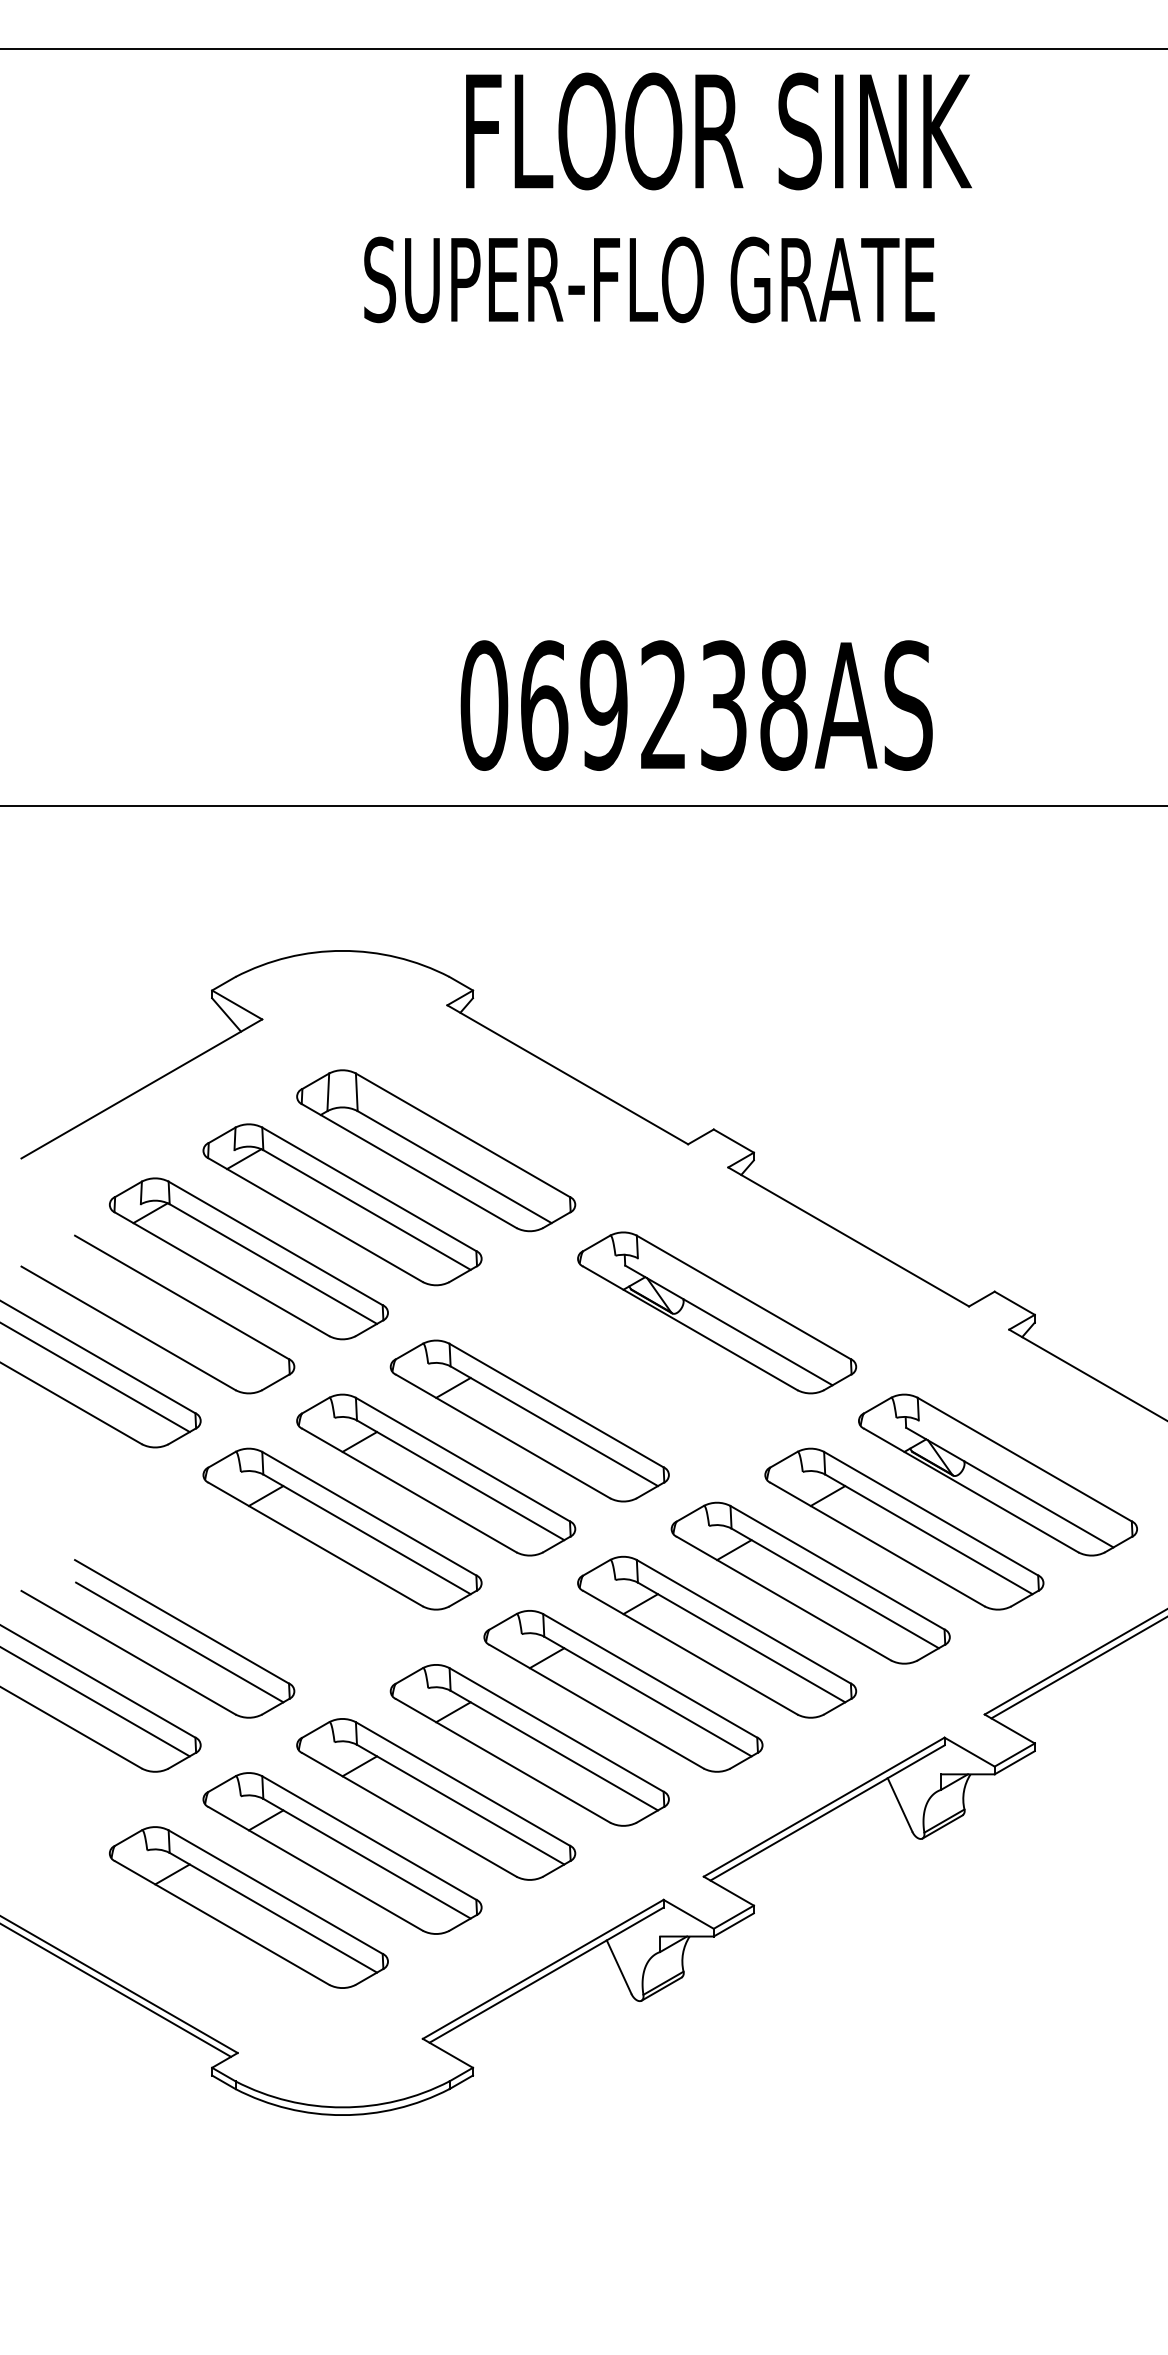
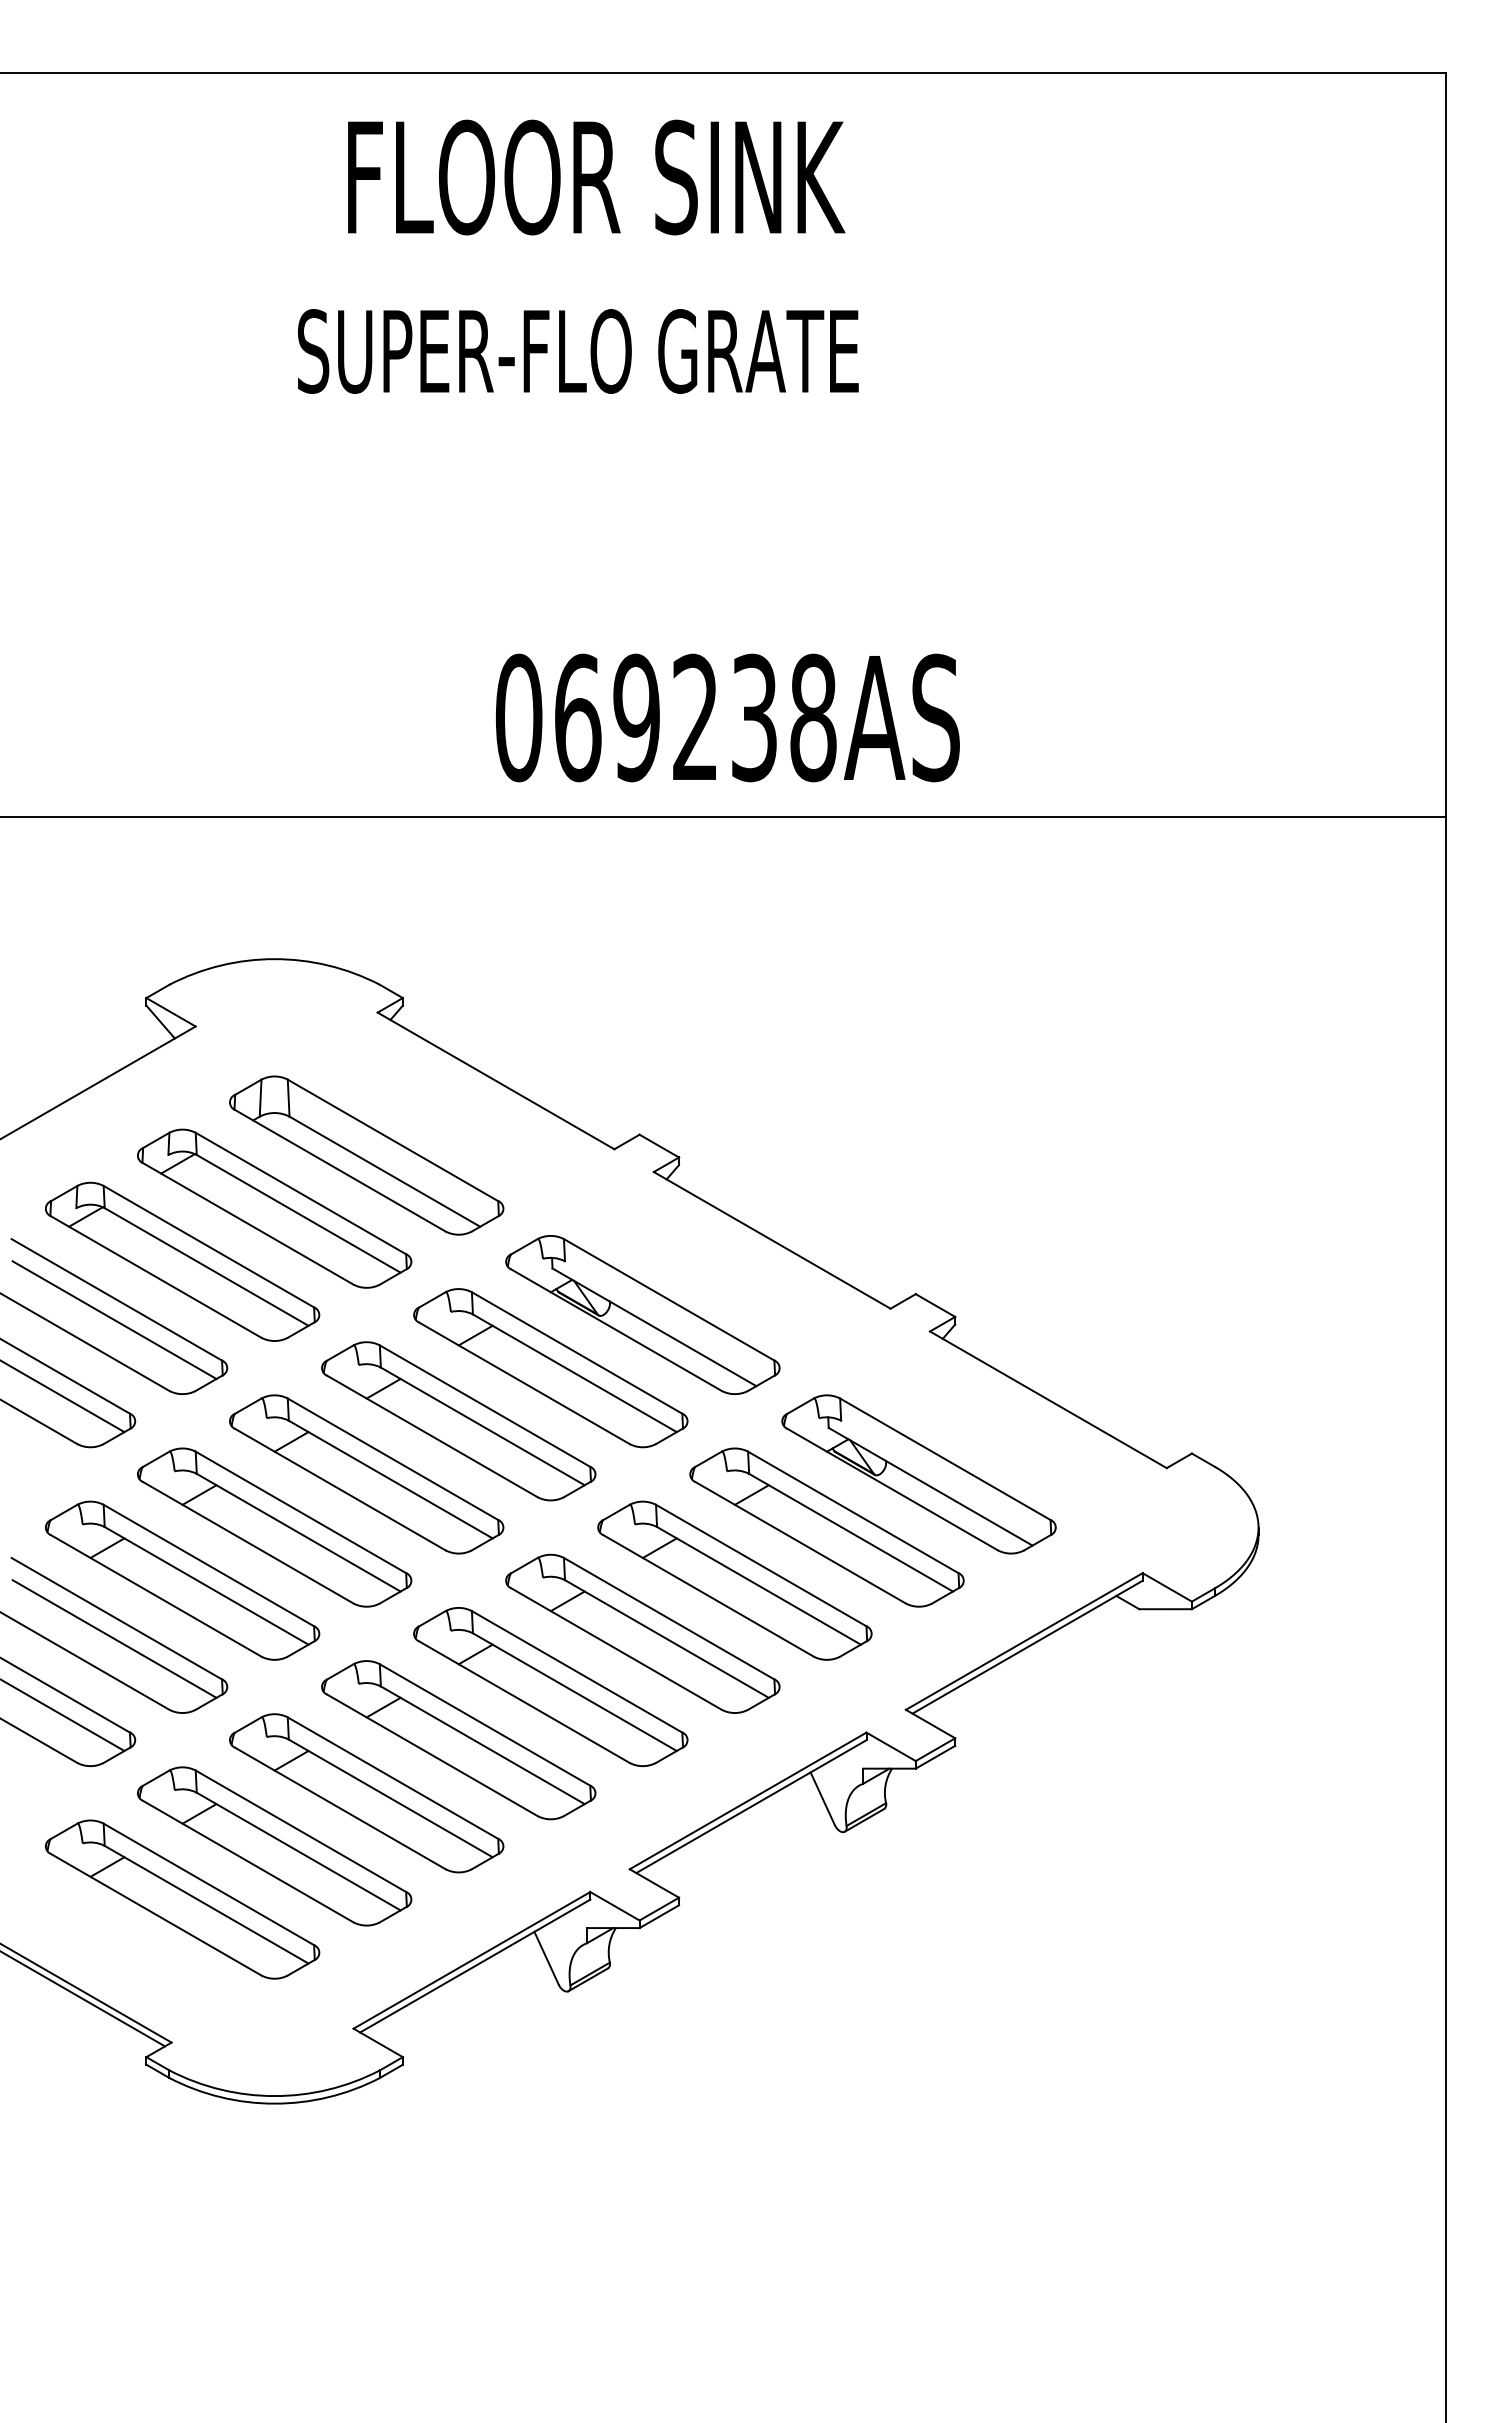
text: (718, 131) -> (596, 177), moved
text: (649, 279) -> (578, 351), moved
text: (696, 705) -> (727, 717), moved
line: (179, 1317) -> (114, 1319), added
part: (623, 1367) -> (550, 1368), added
part: (248, 1582) -> (182, 1580), added

